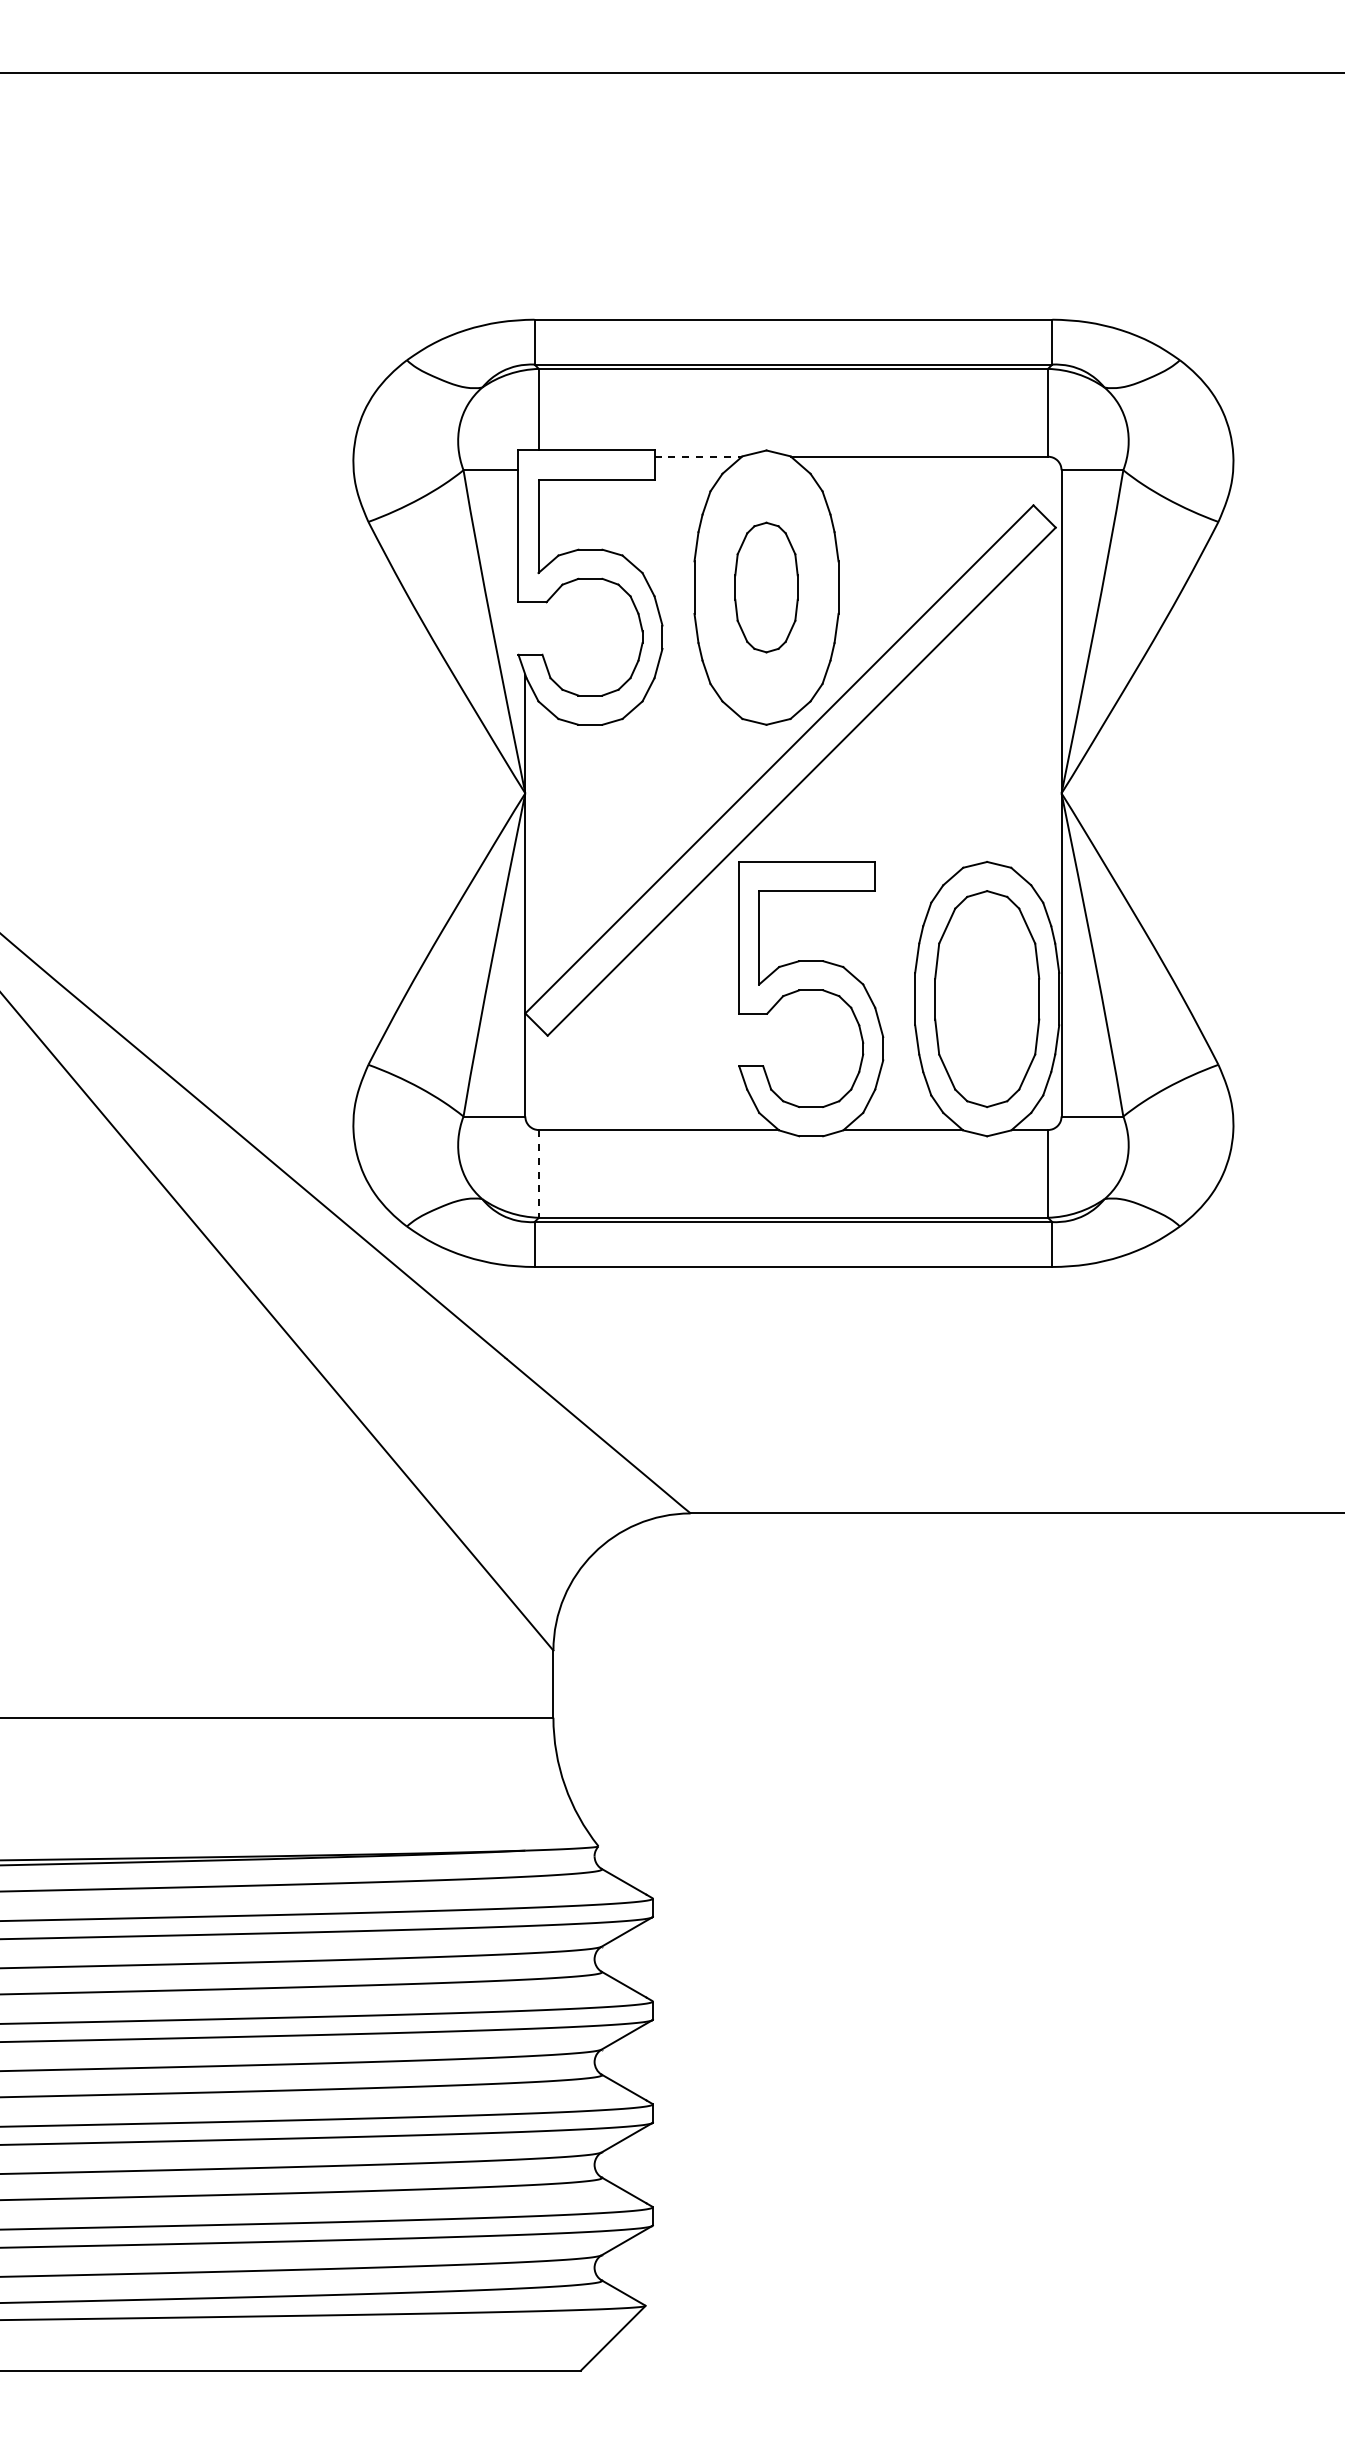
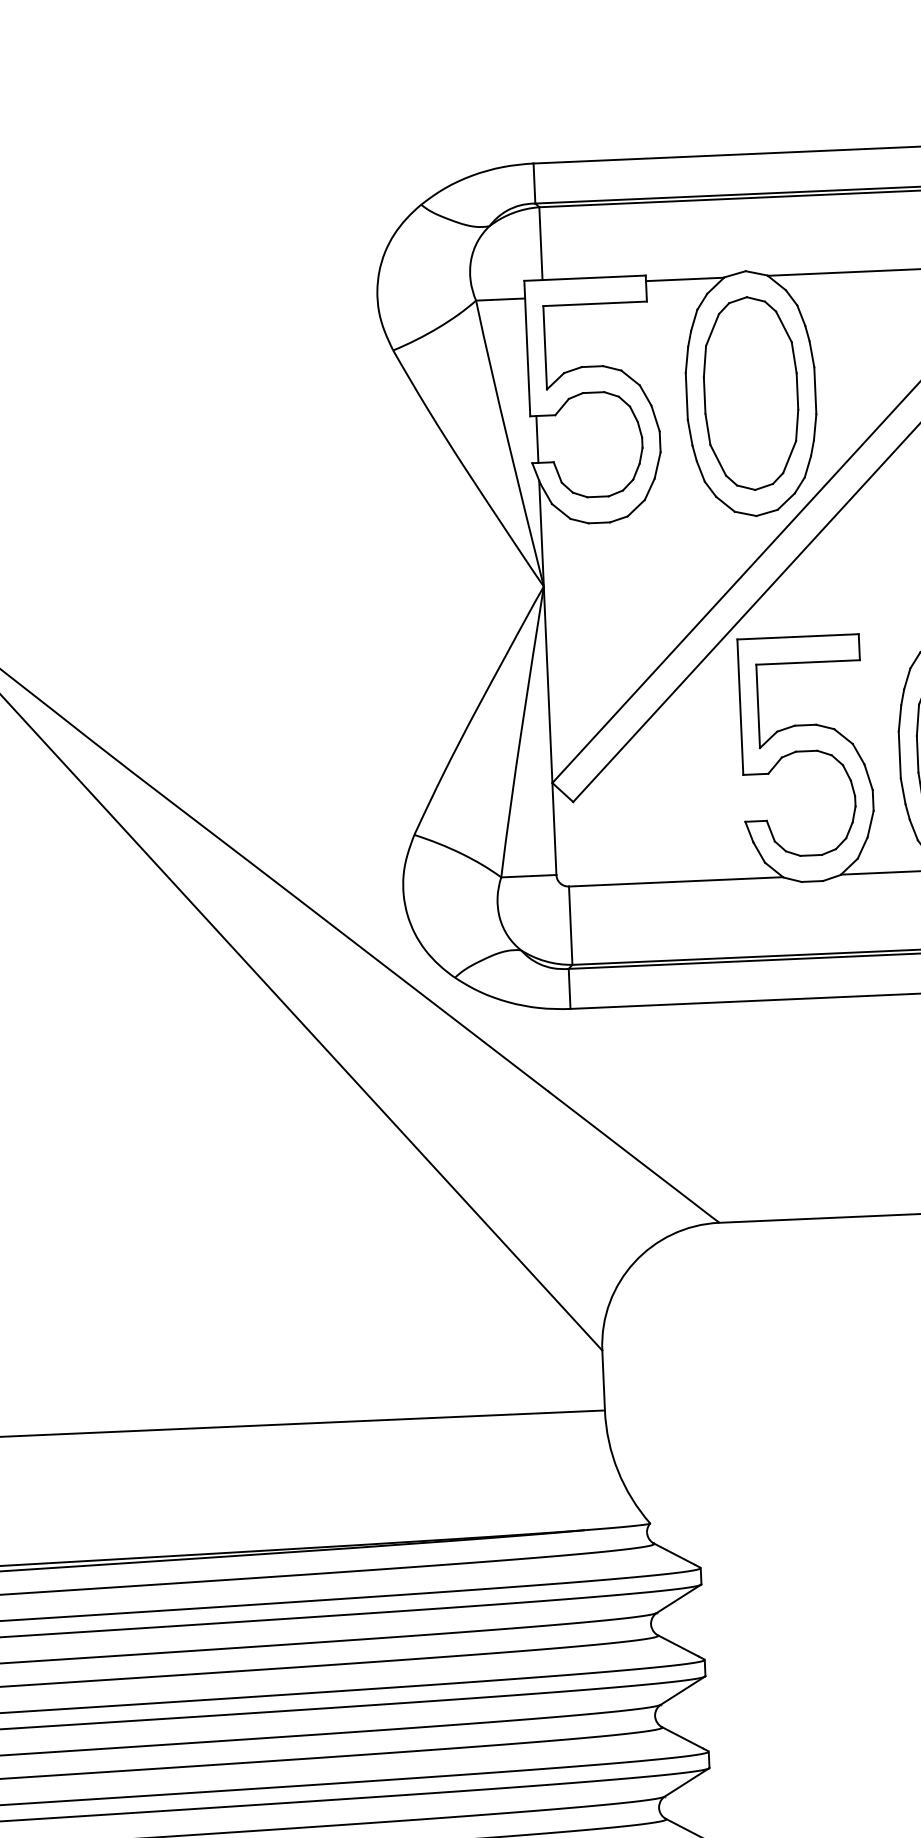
line: (698, 456) -> (685, 279), dashed -> solid
part: (766, 587) -> (751, 393), size x1.67
line: (525, 628) -> (537, 439), added
line: (538, 1173) -> (570, 925), dashed -> solid

